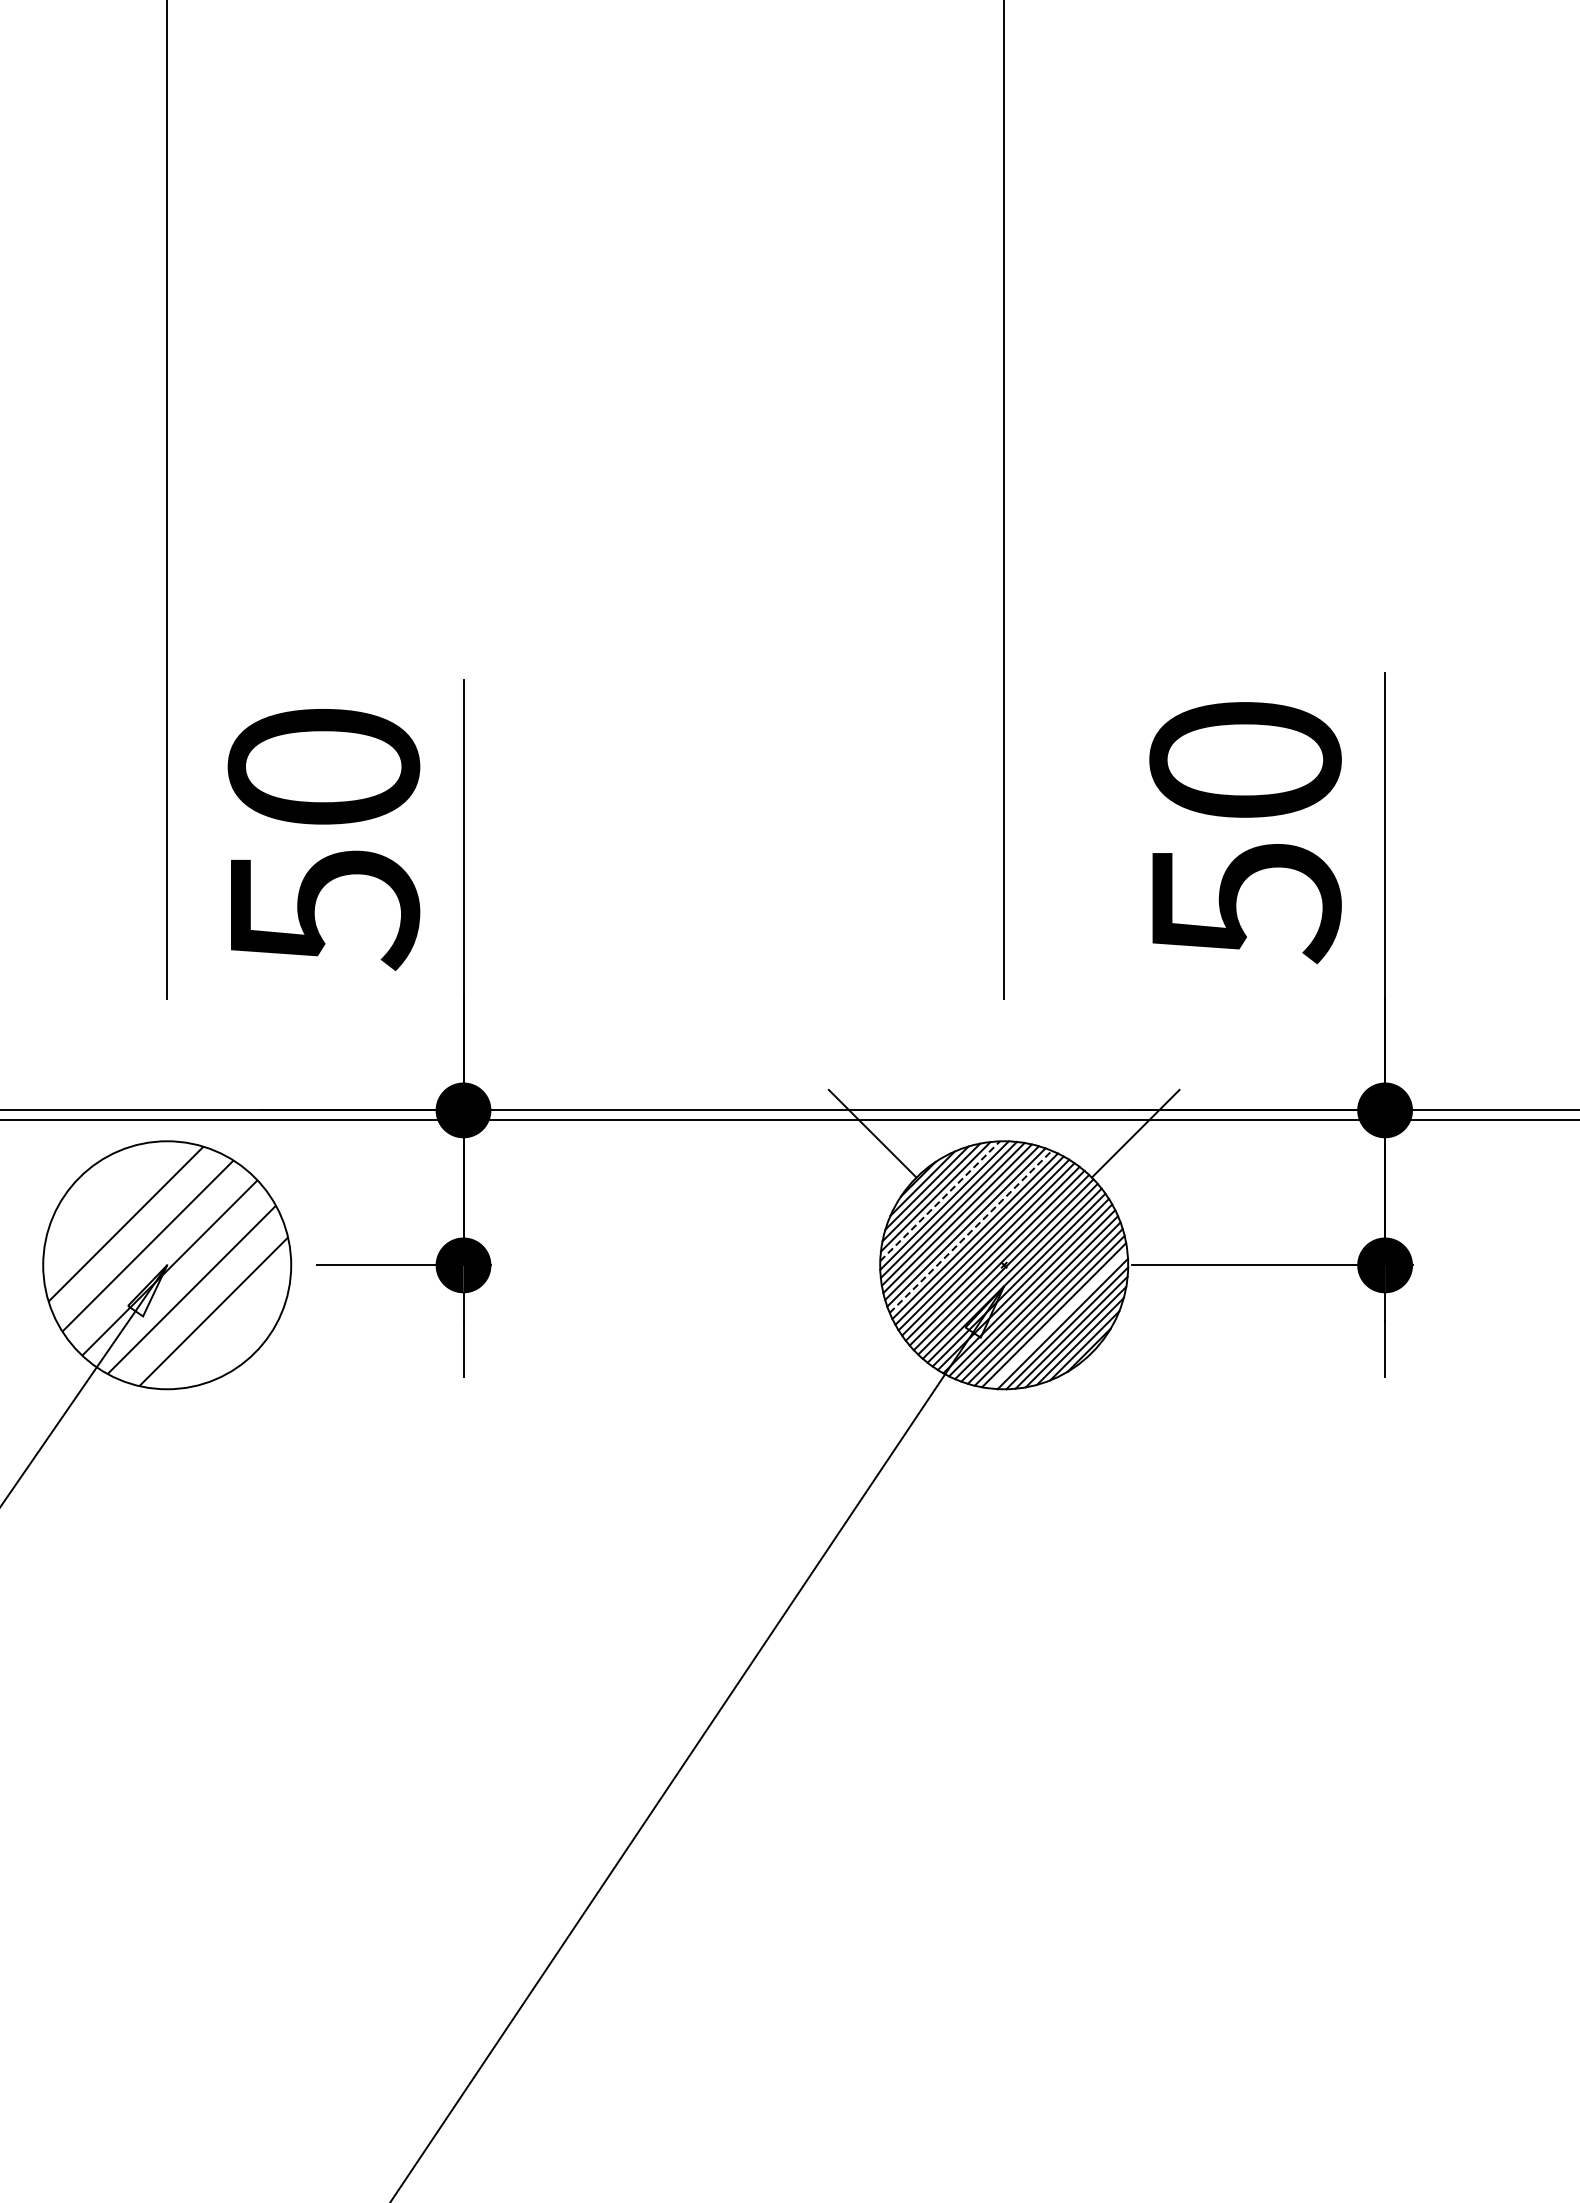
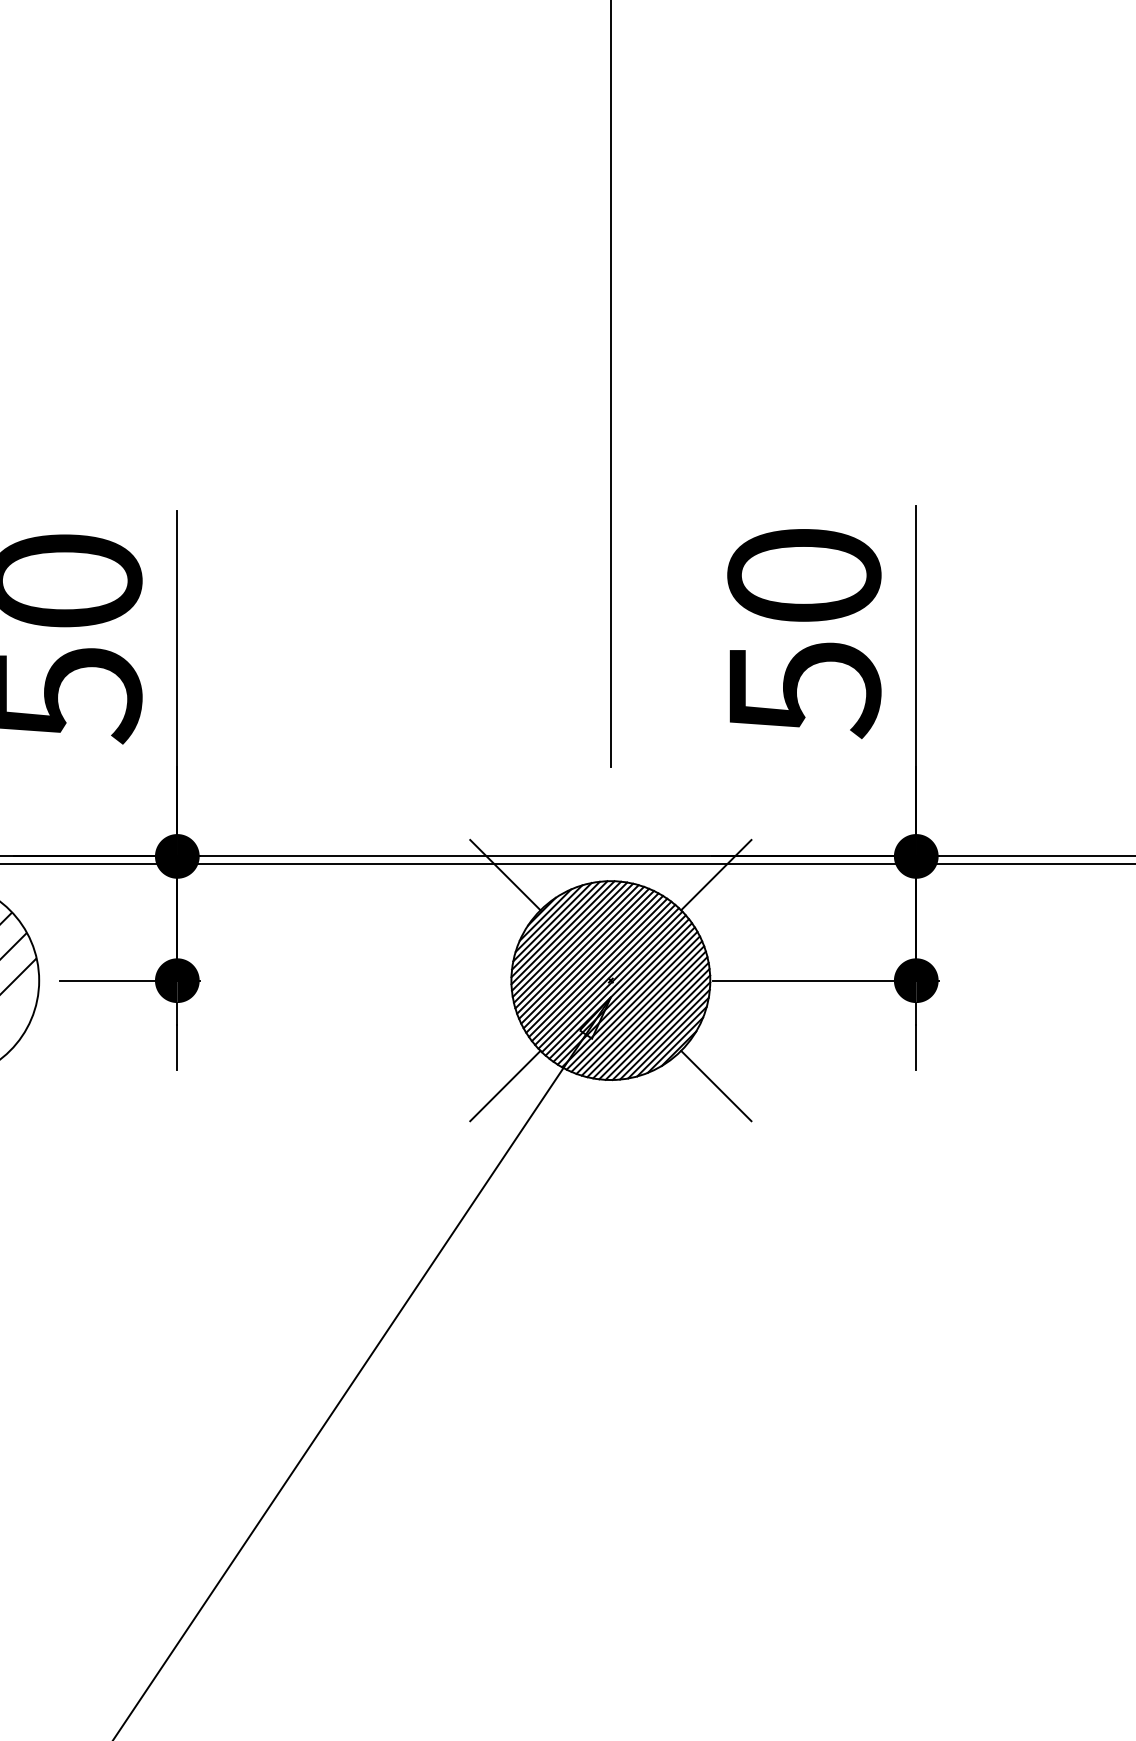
line: (940, 1201) -> (559, 929), dashed -> solid
line: (970, 1231) -> (583, 953), dashed -> solid
line: (1058, 1319) -> (654, 1024), added
line: (872, 1396) -> (505, 1085), added
line: (1135, 1396) -> (716, 1085), added

